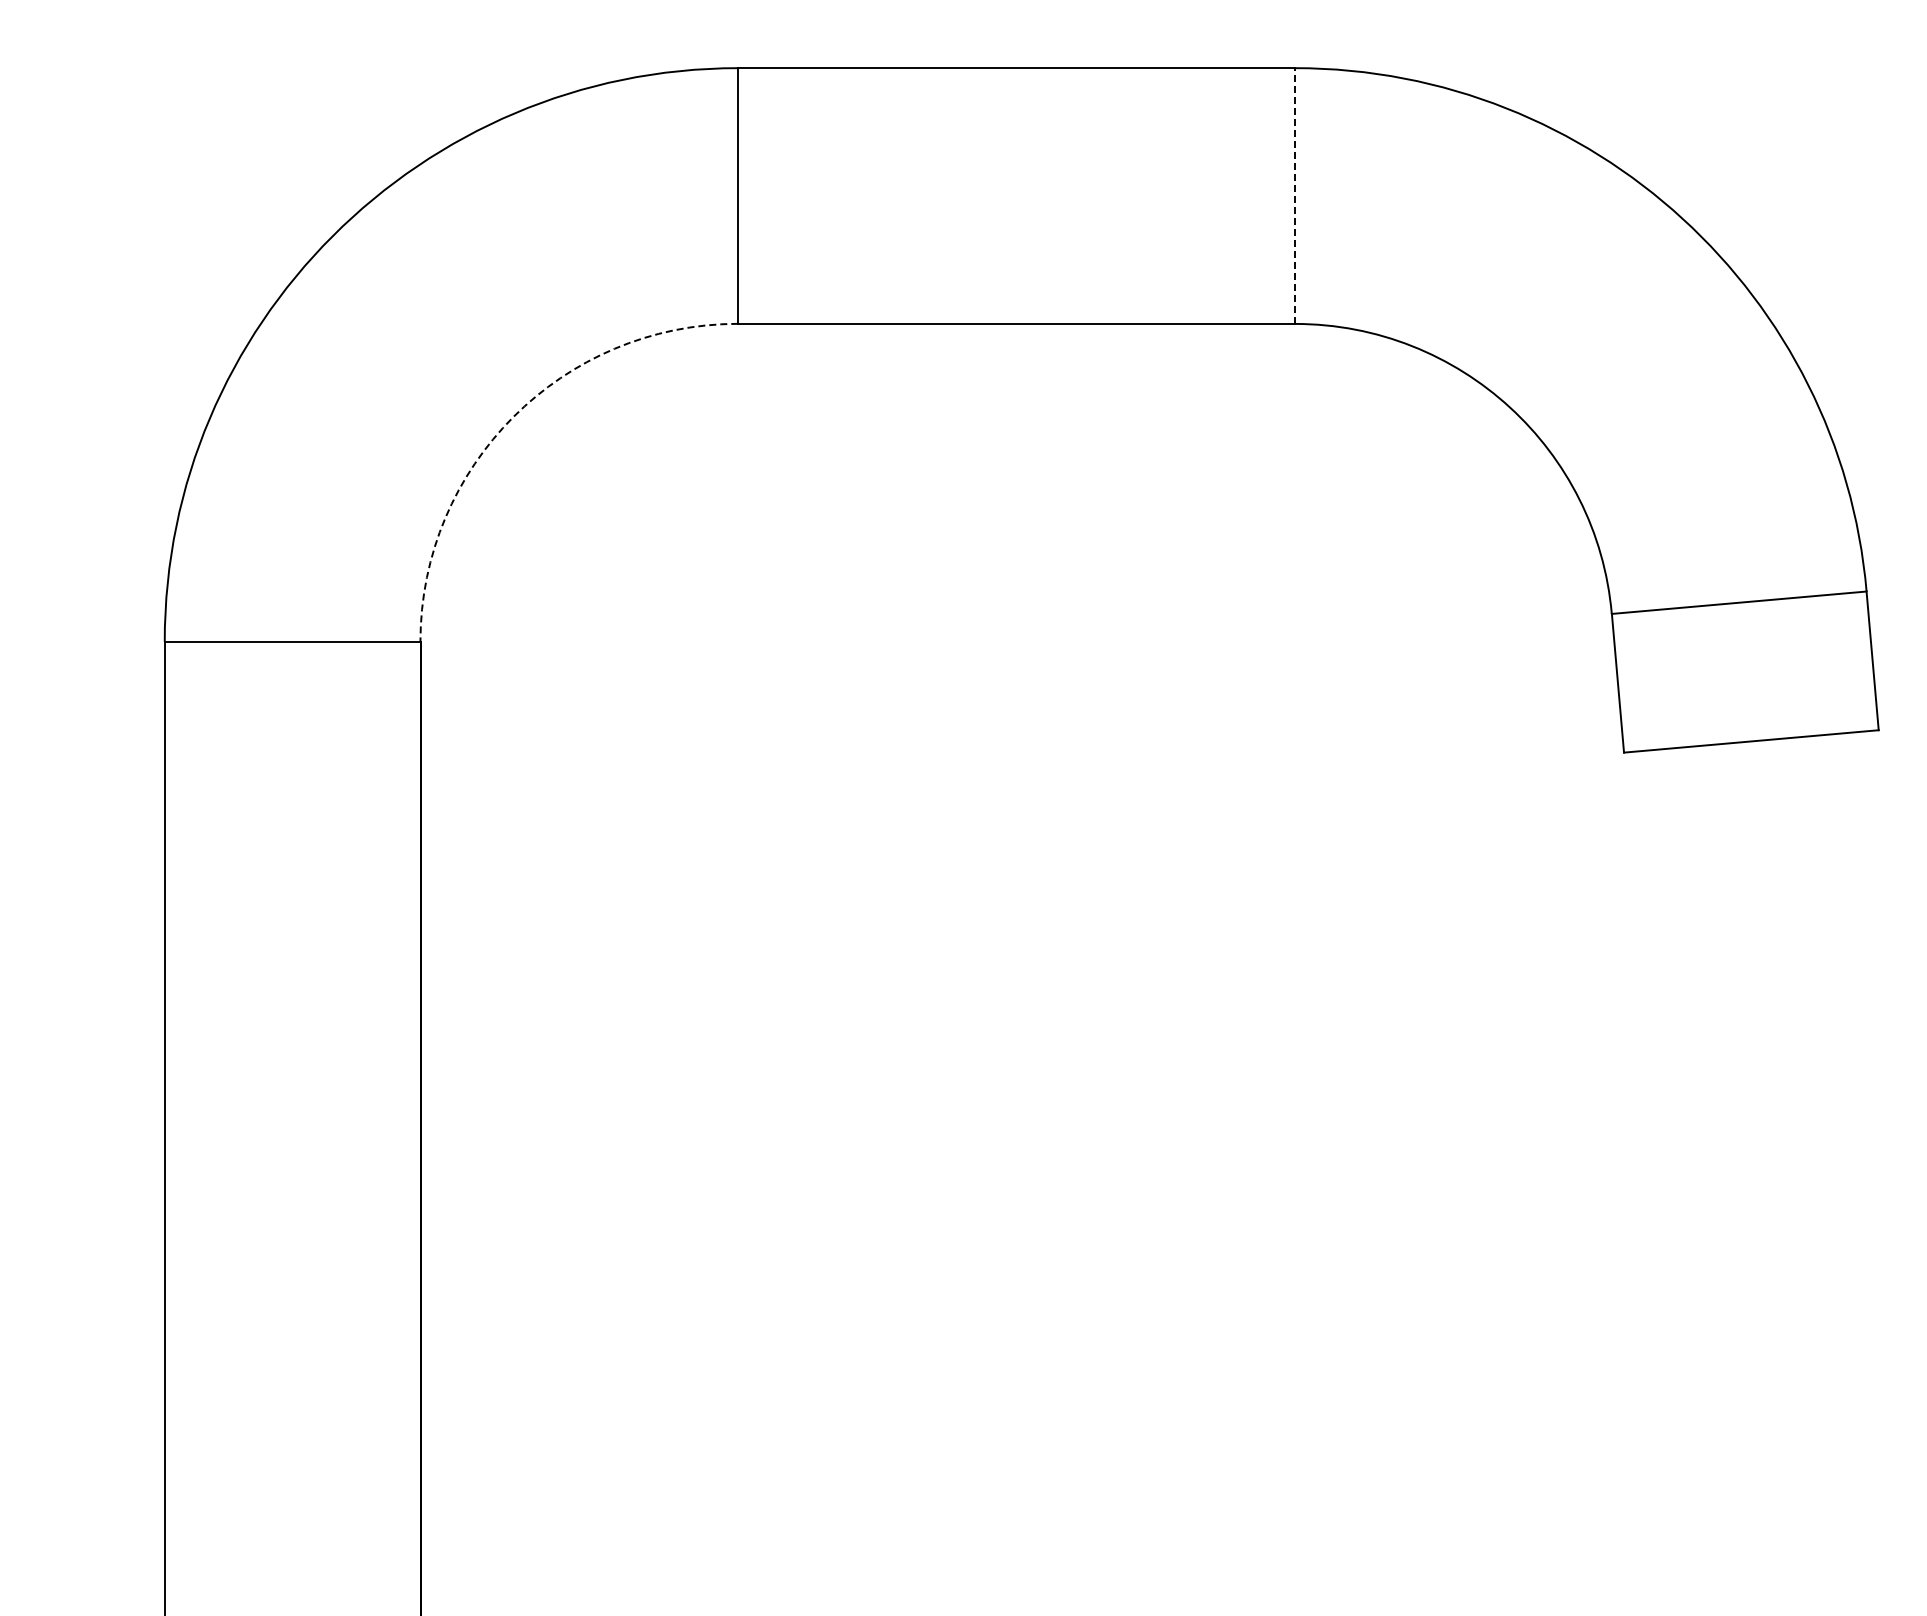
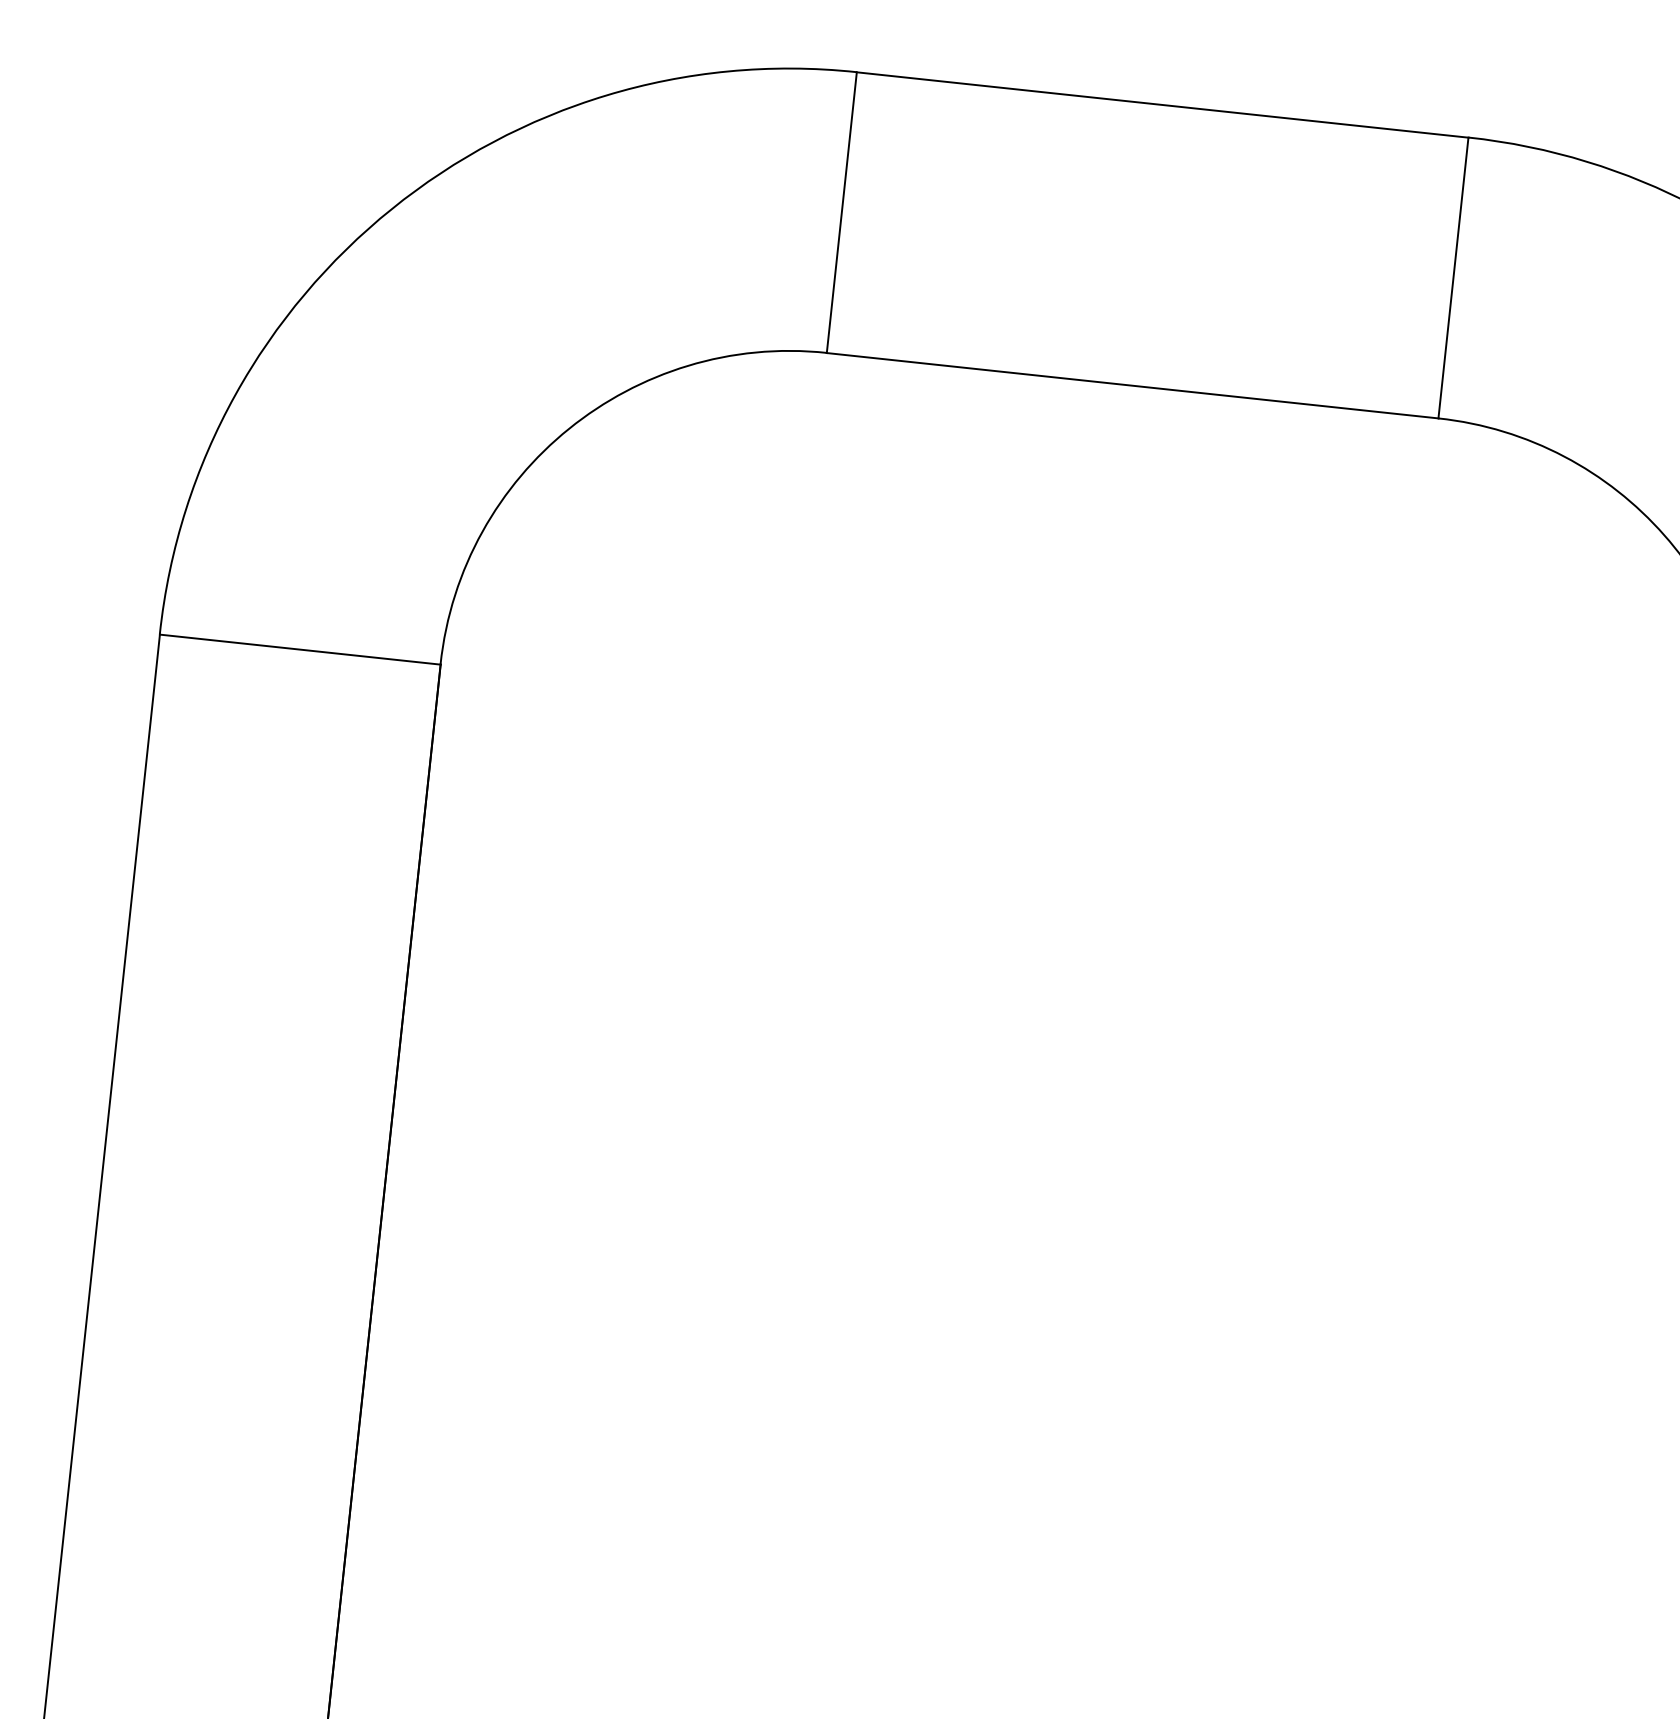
line: (1295, 196) -> (1453, 278), dashed -> solid
arc: (513, 416) -> (569, 428), dashed -> solid

